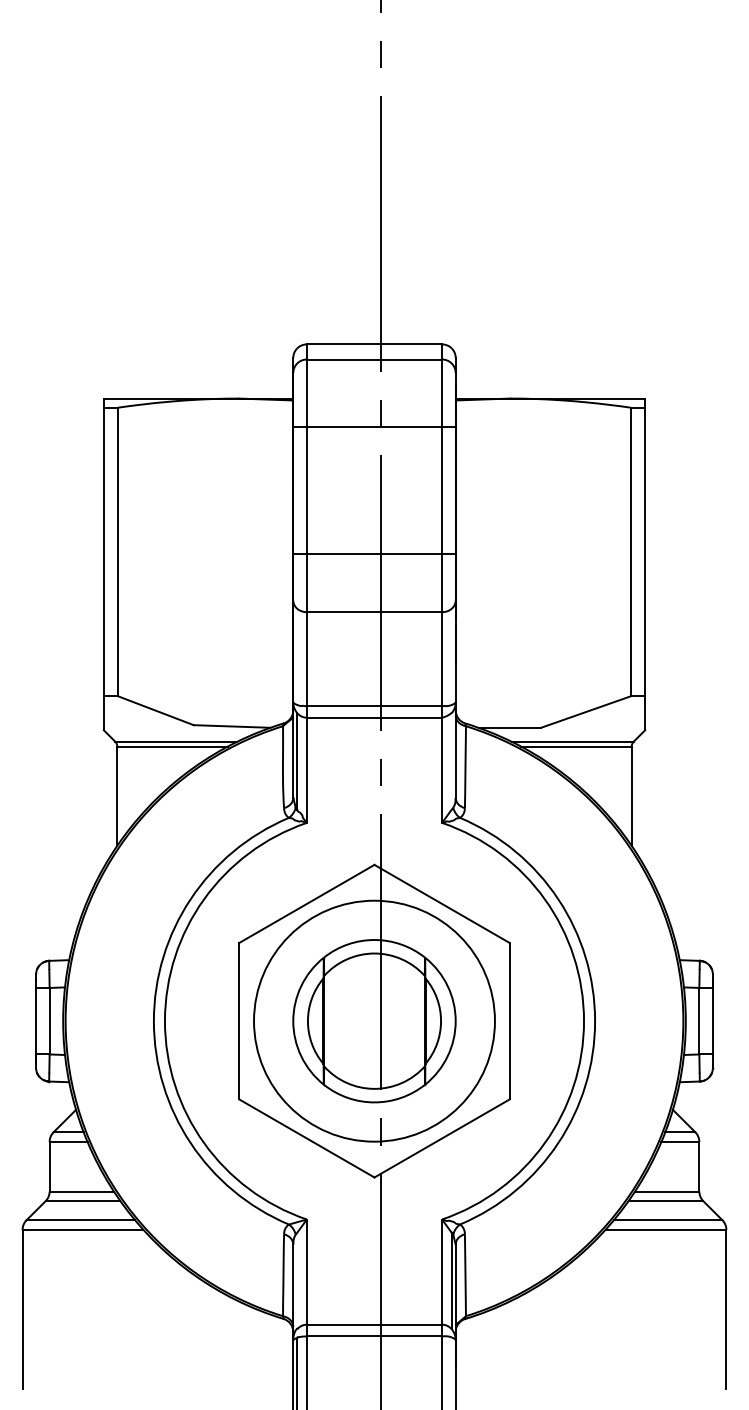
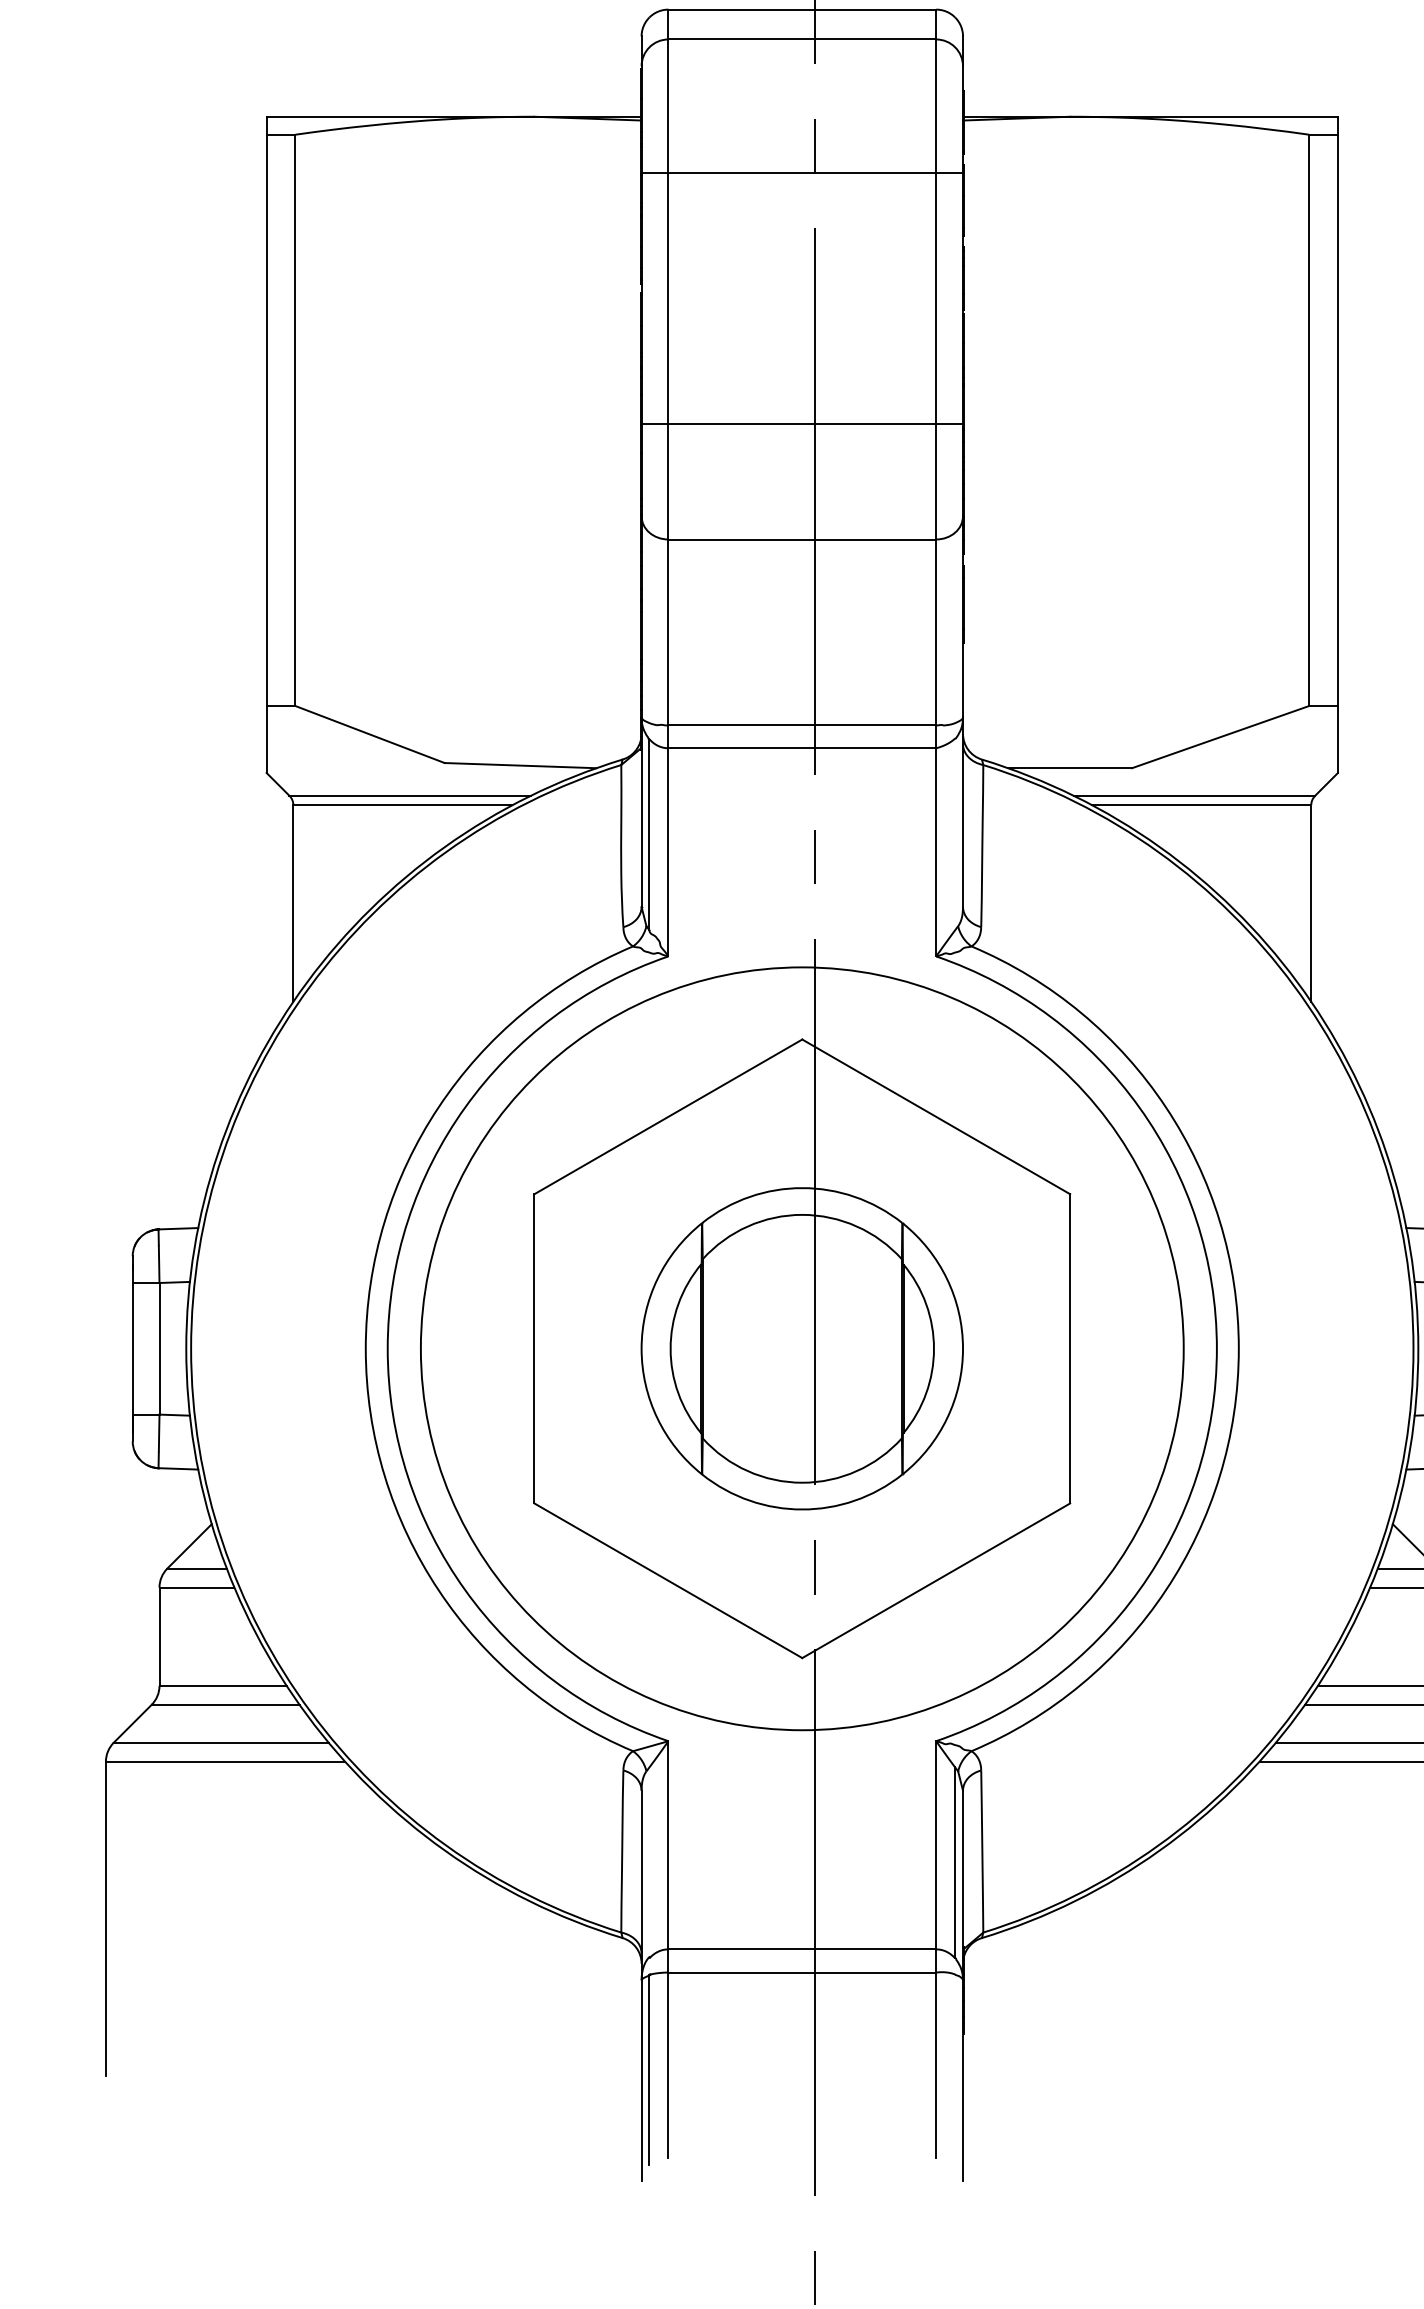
circle: (374, 1020) -> (802, 1347), size x1.6

